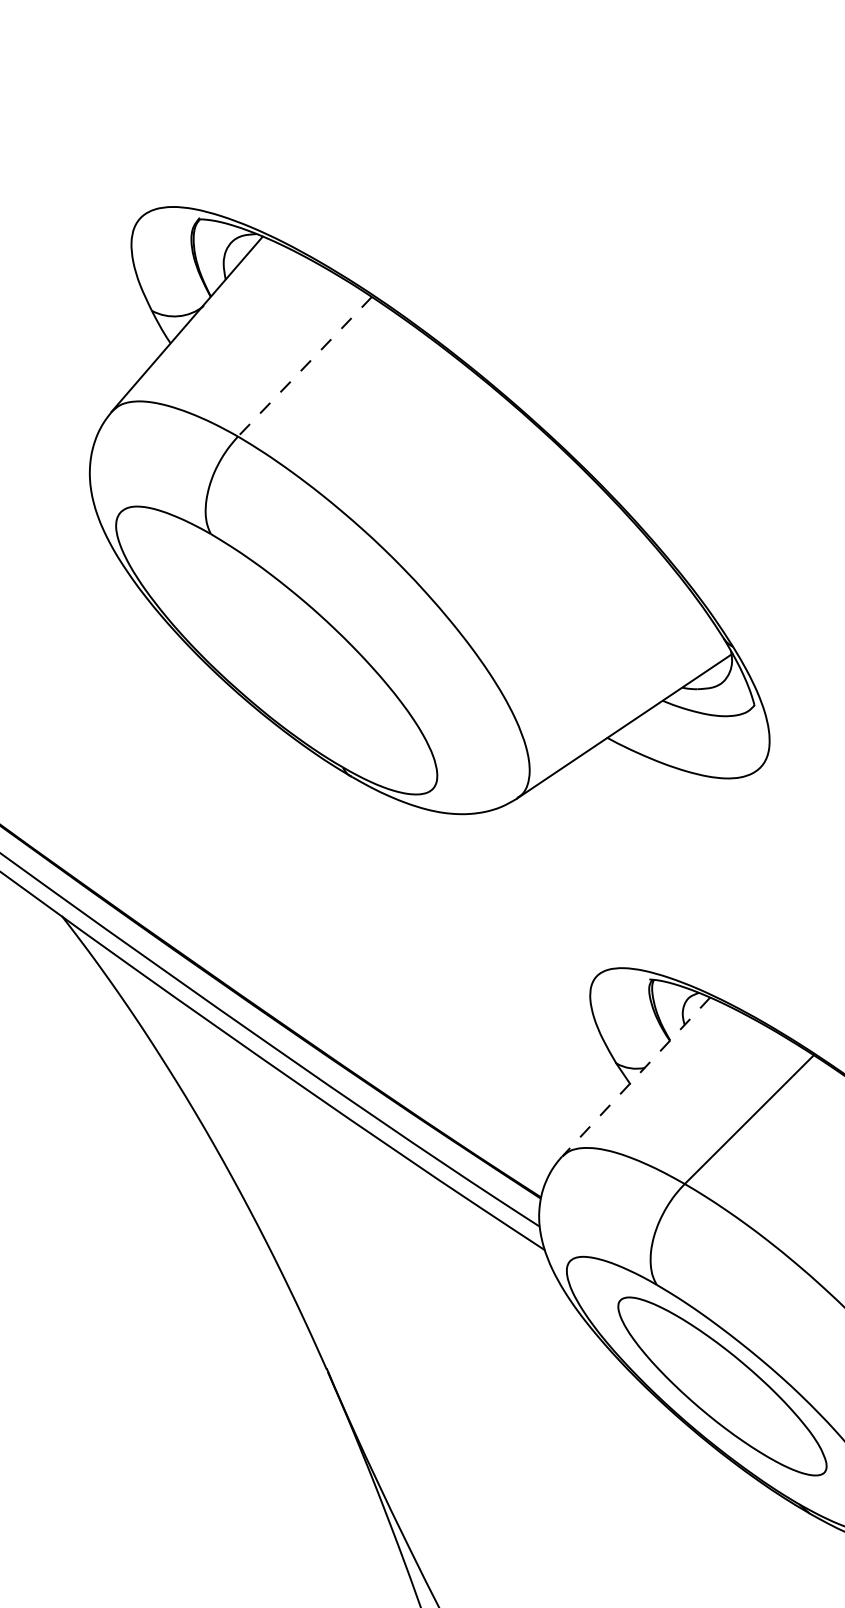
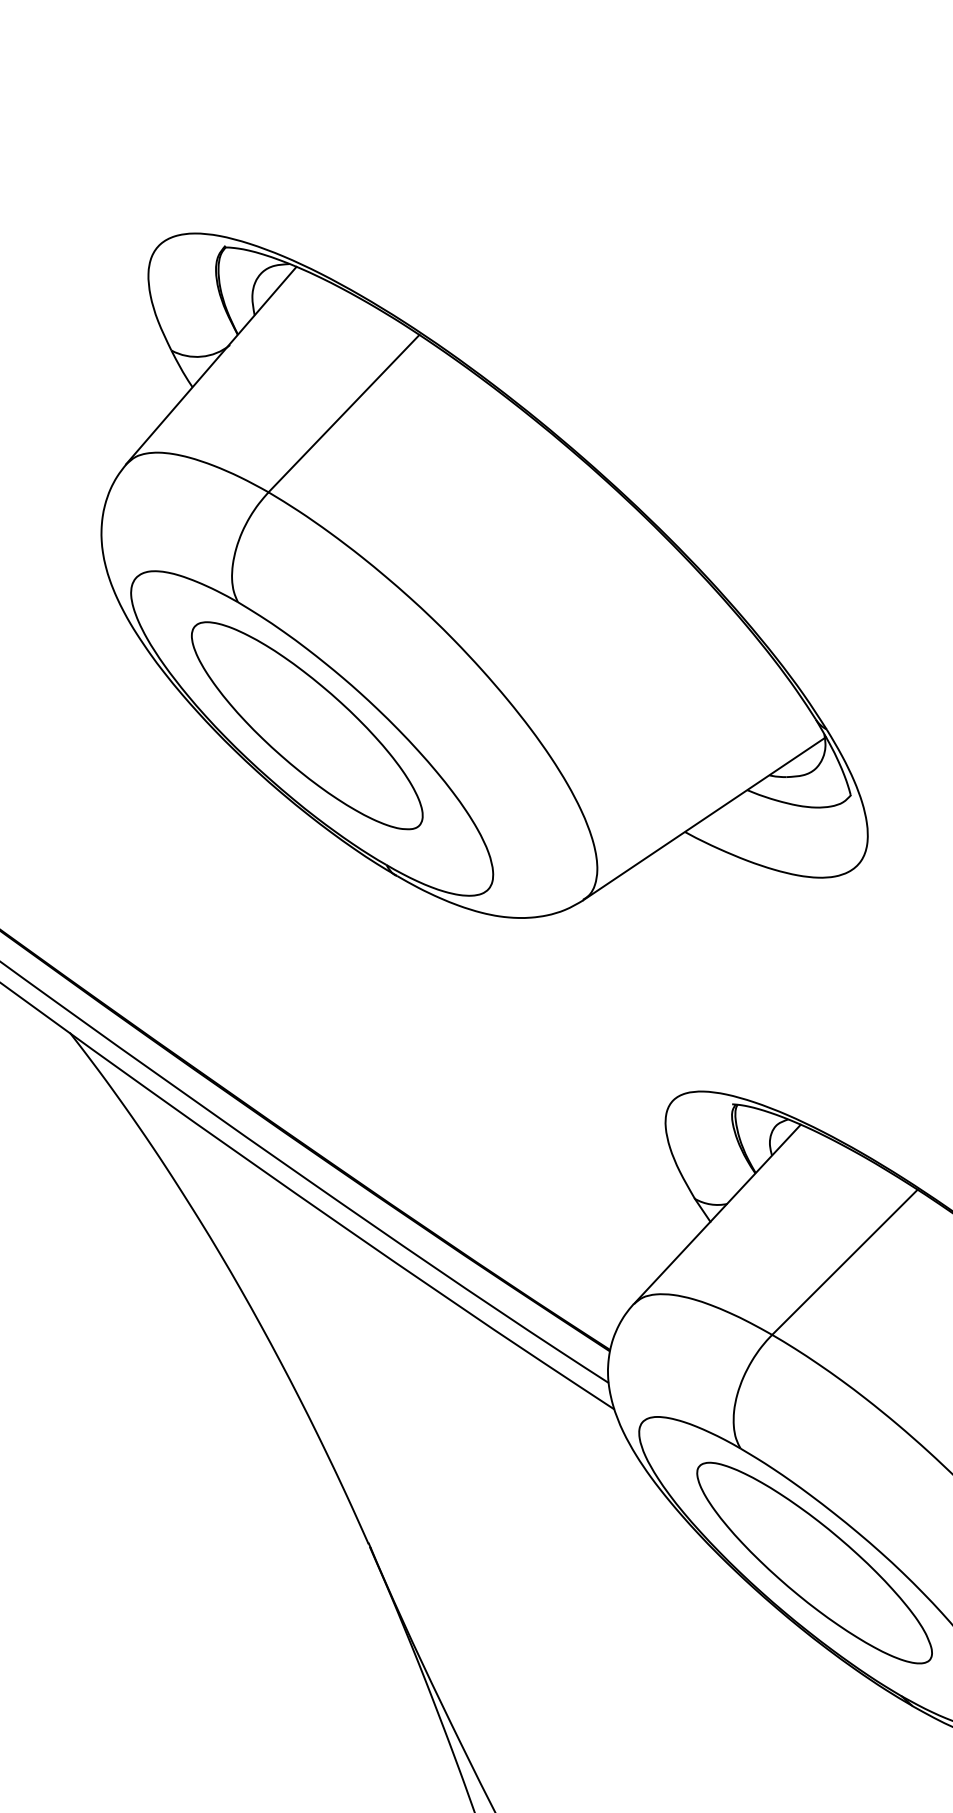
line: (304, 366) -> (343, 413), dashed -> solid
part: (272, 643) -> (307, 725), added
line: (636, 1077) -> (717, 1214), dashed -> solid

